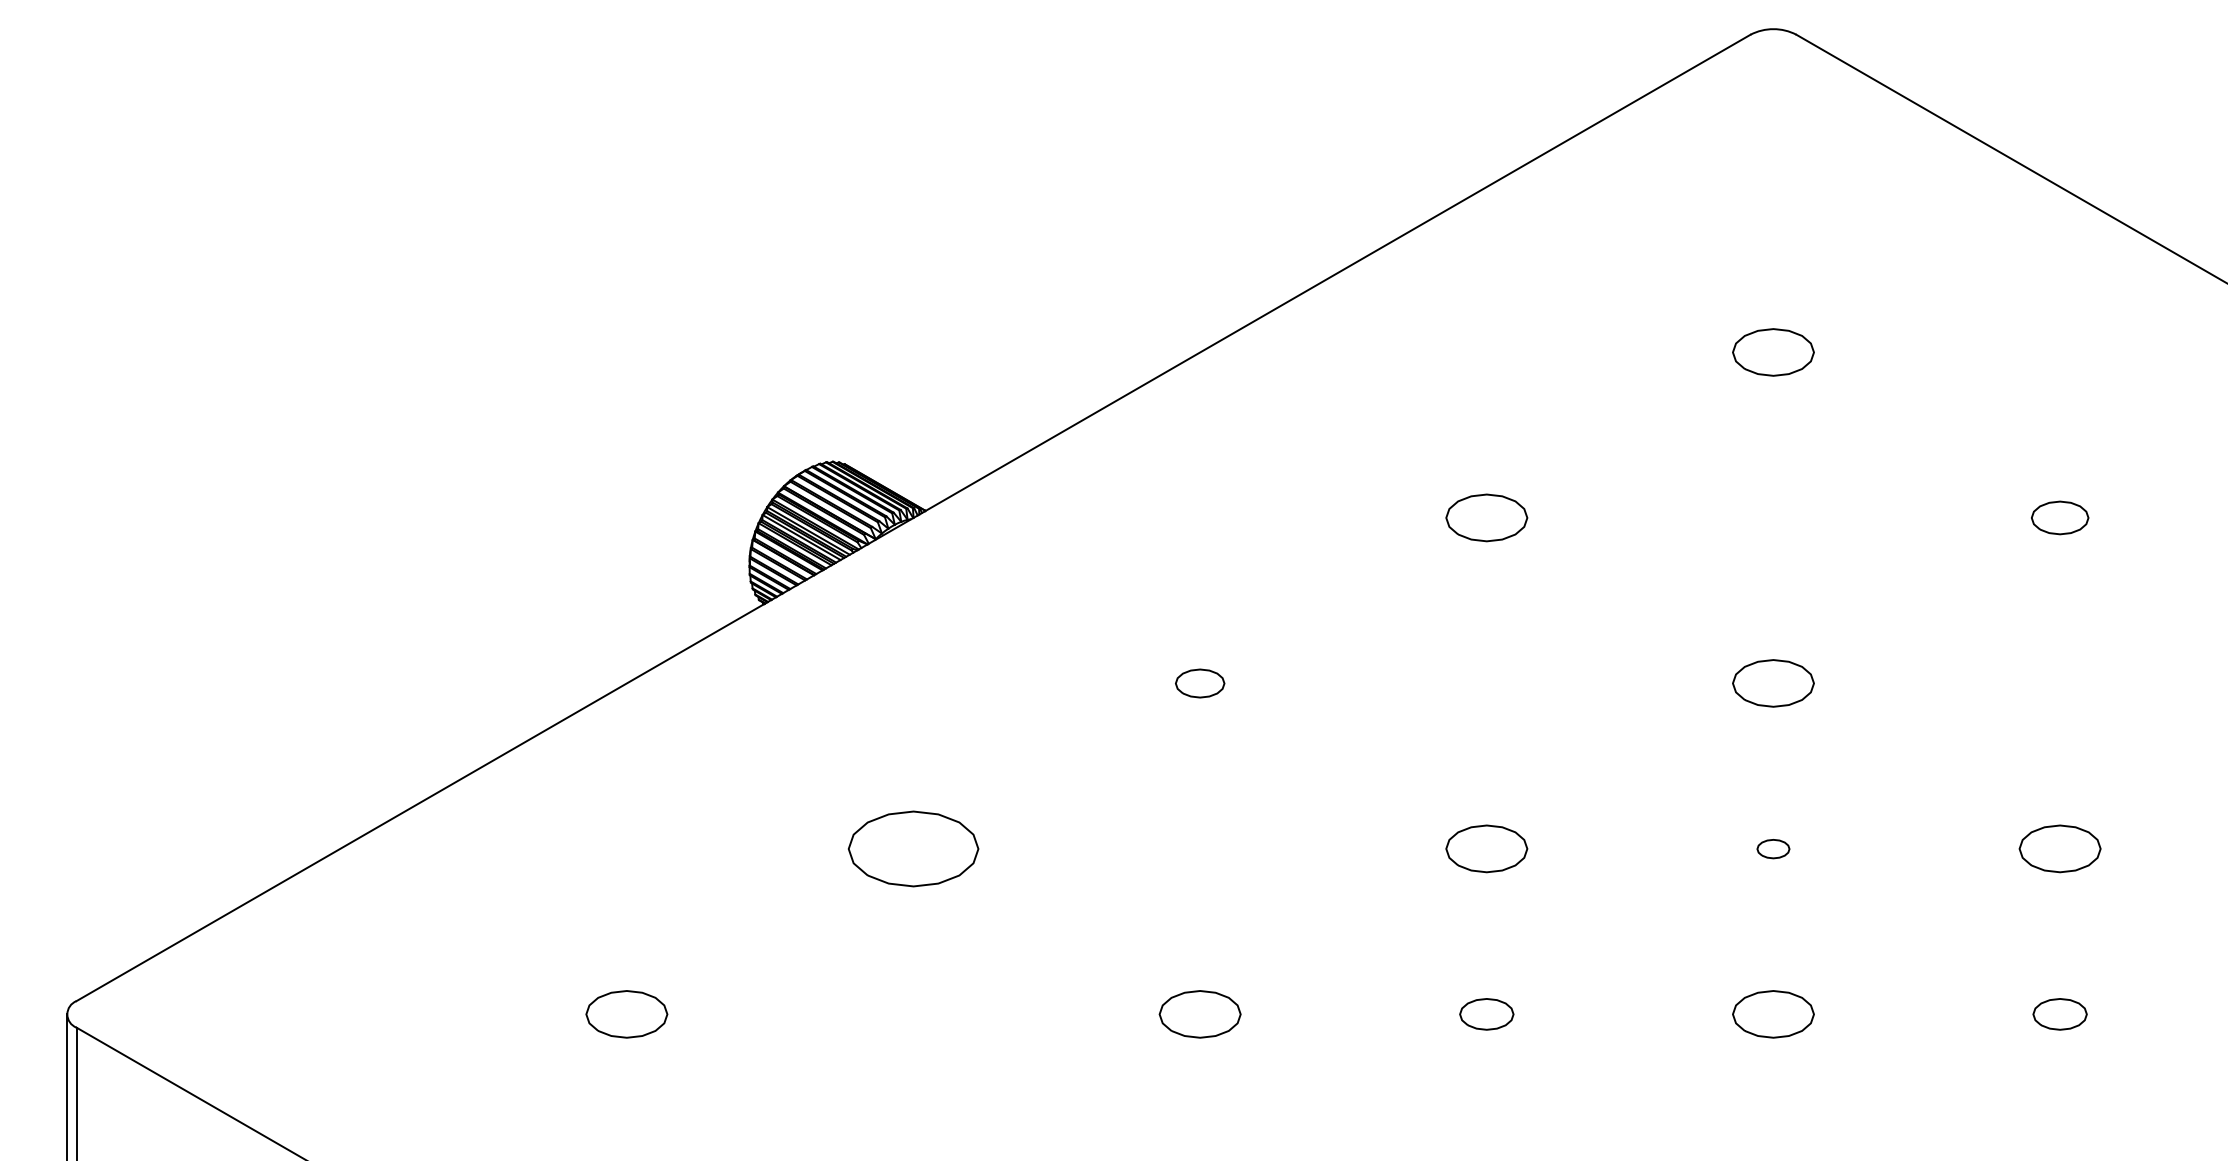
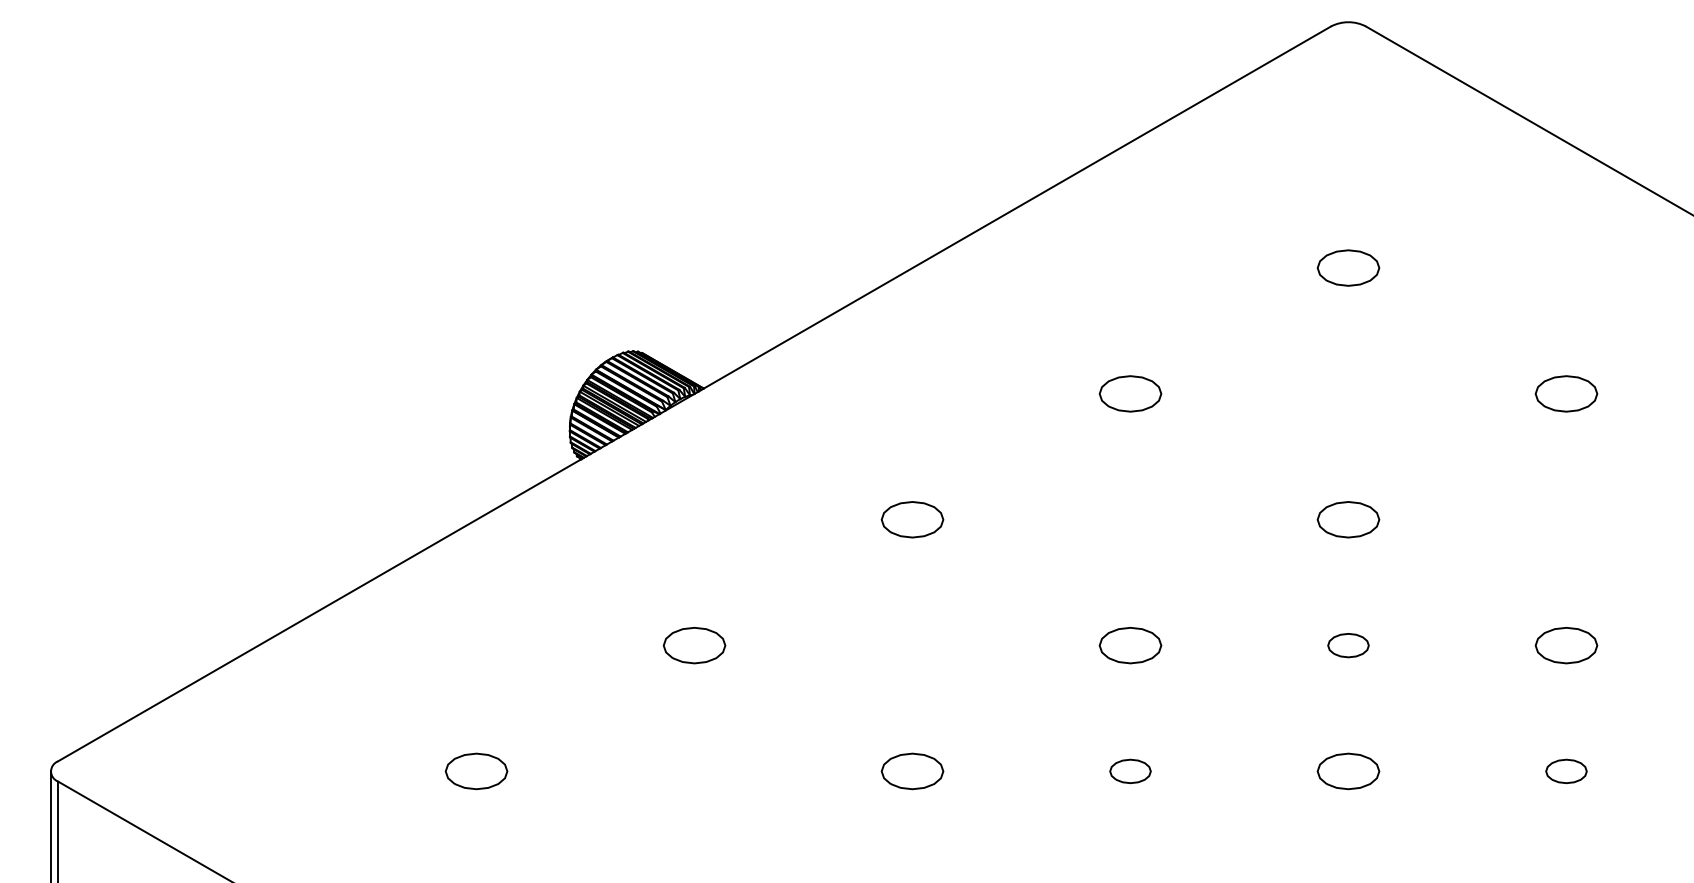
part: (2060, 517) -> (1566, 393), size x1.43
part: (1200, 683) -> (912, 519), size x1.67
part: (913, 848) -> (694, 645), size x0.62
part: (1773, 848) -> (1348, 645), size x1.67

